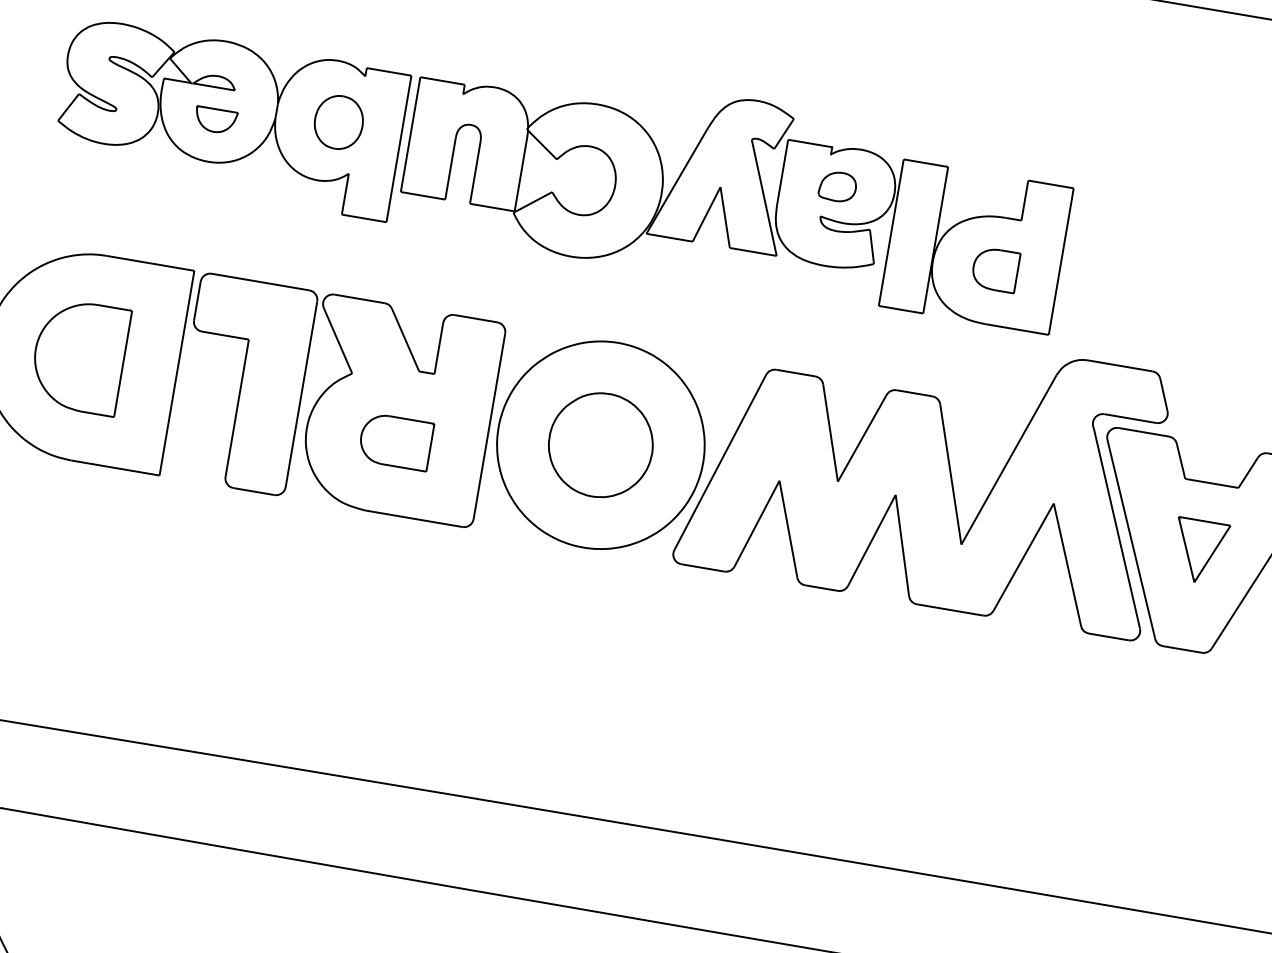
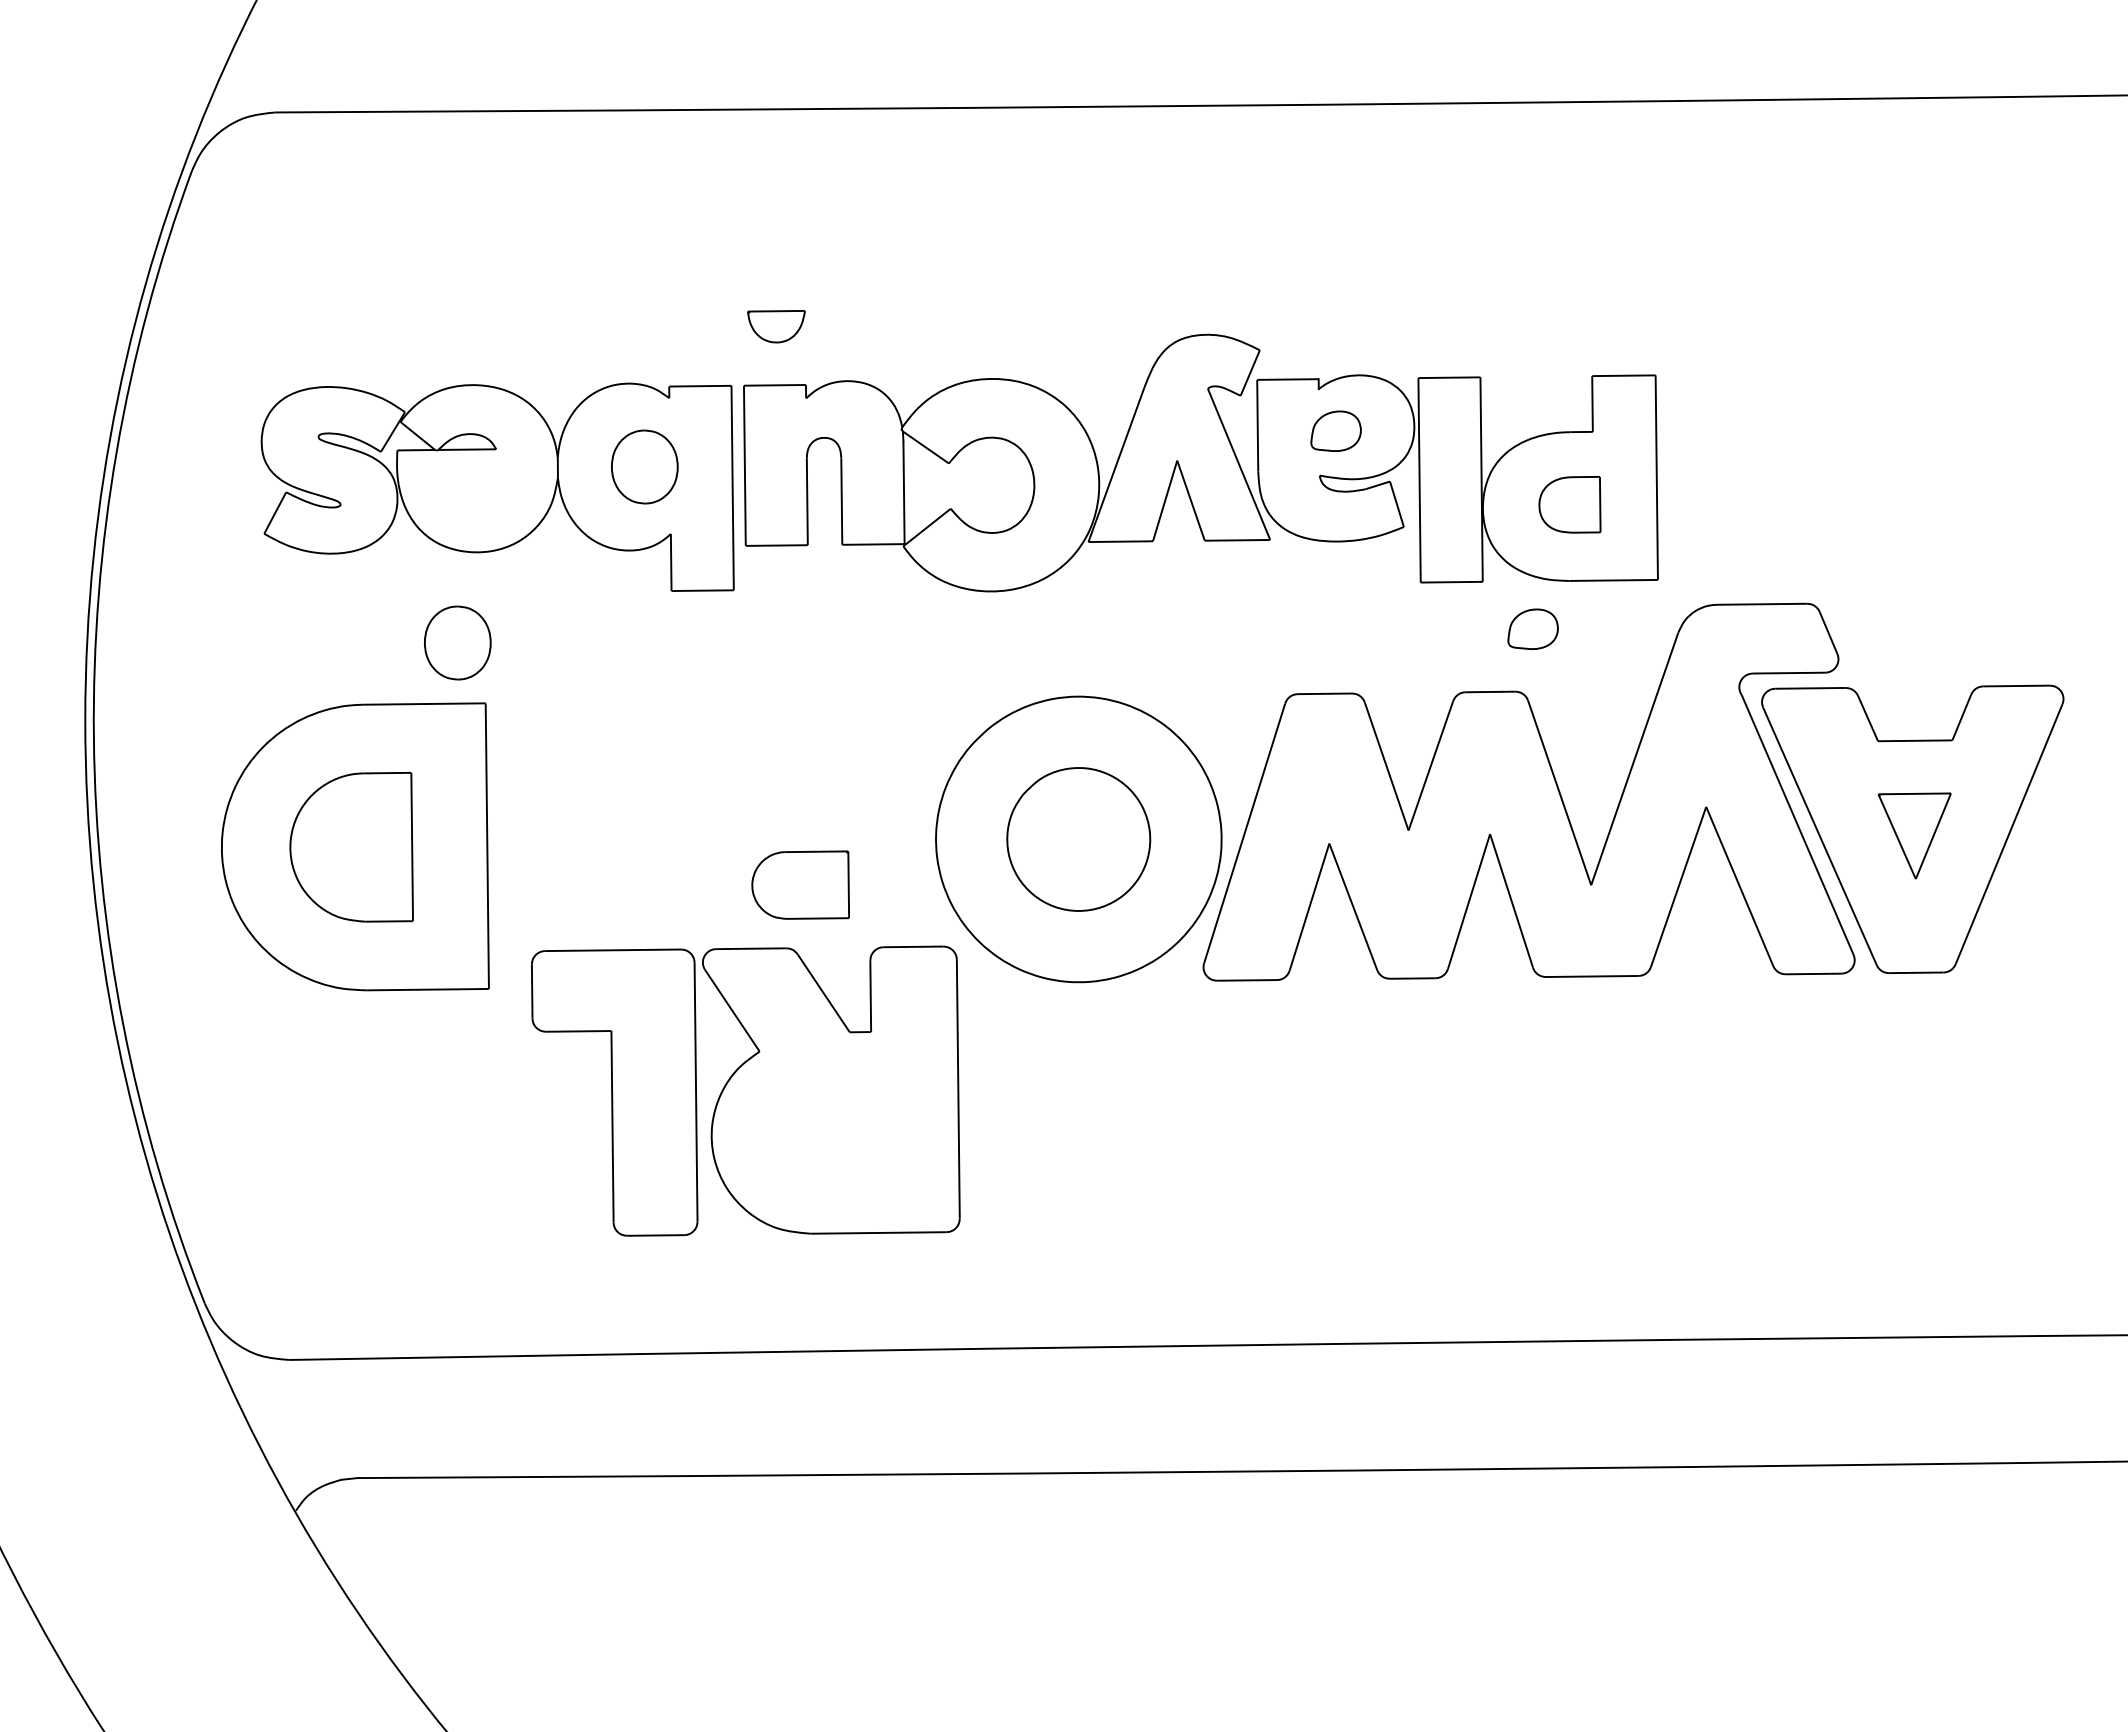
part: (215, 120) -> (776, 326), moved
part: (182, 223) -> (457, 642), added
part: (952, 353) -> (1532, 628), added
part: (337, 399) -> (745, 1090), moved

